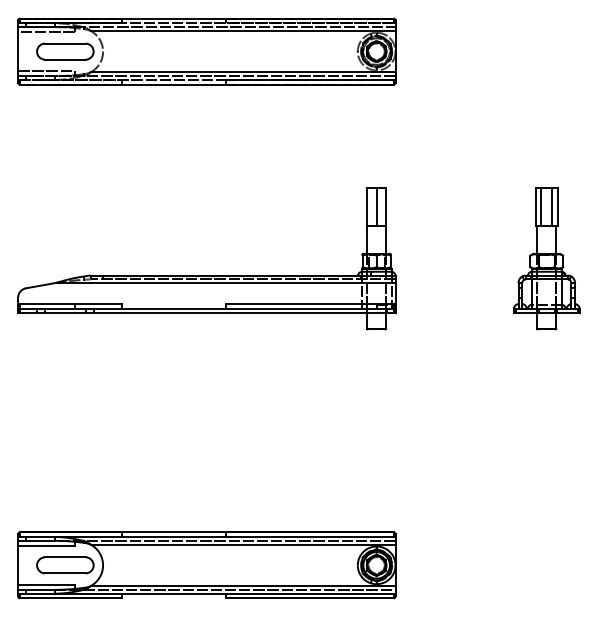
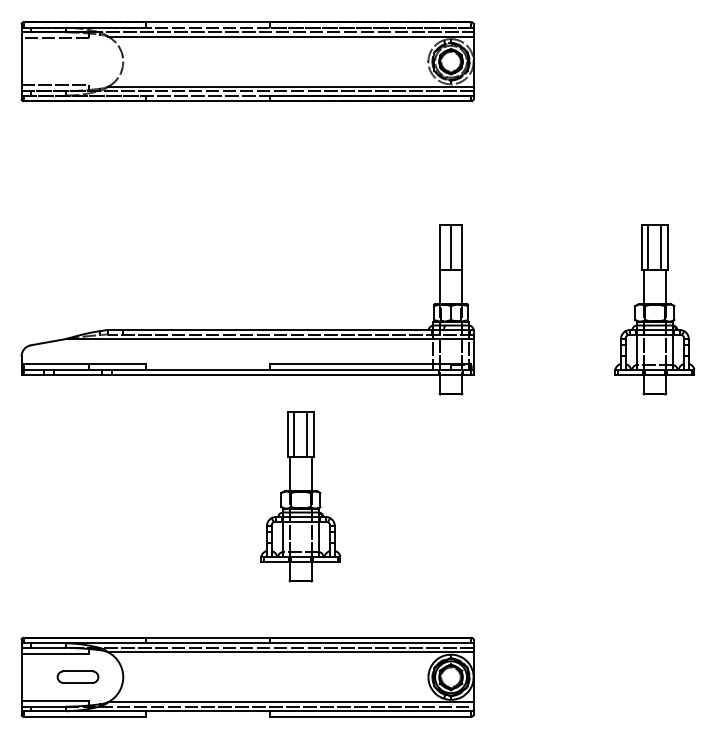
part: (64, 51) -> (77, 61), removed
part: (251, 414) -> (300, 496), added
part: (64, 564) -> (77, 676), size x0.6

